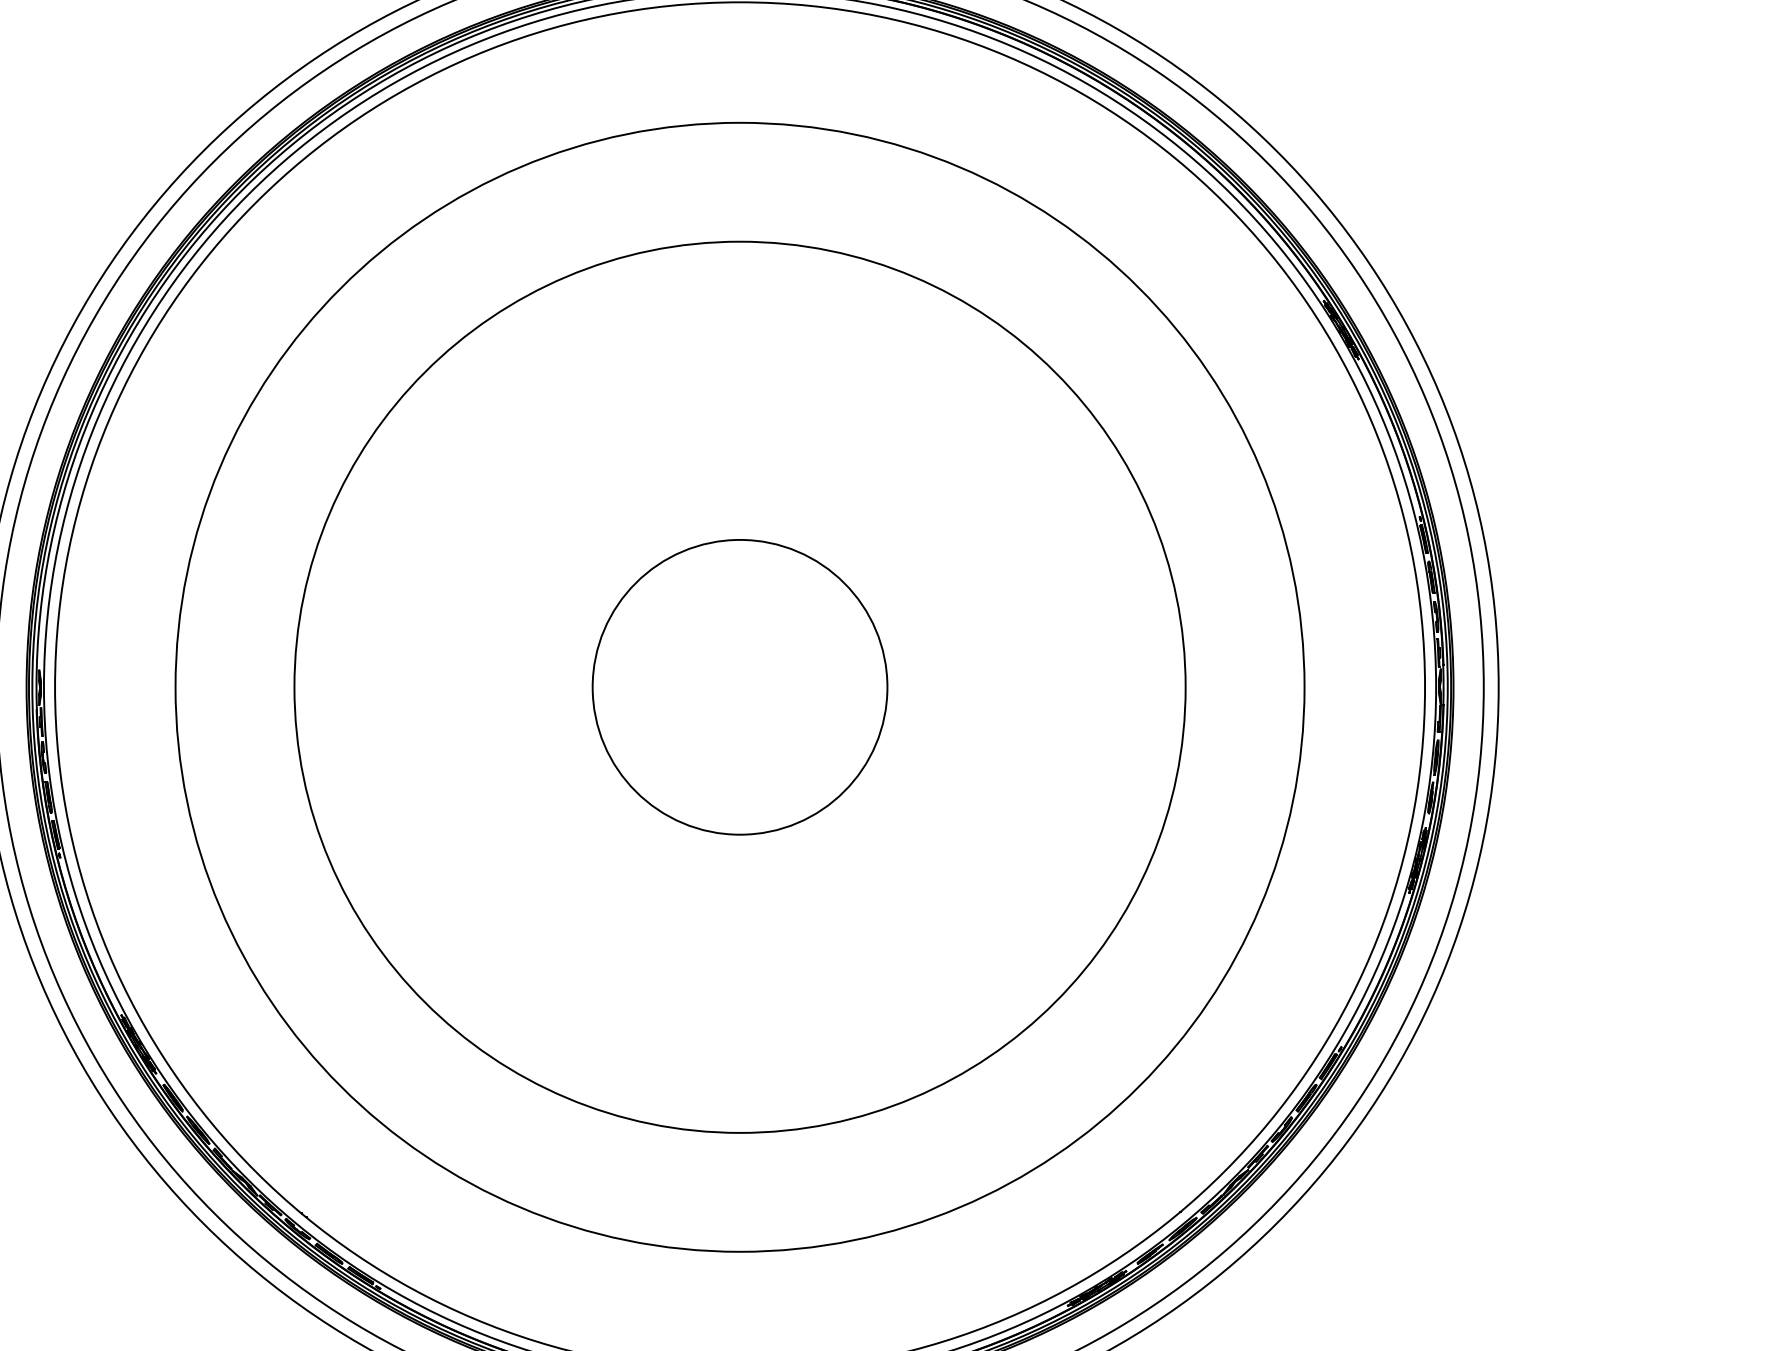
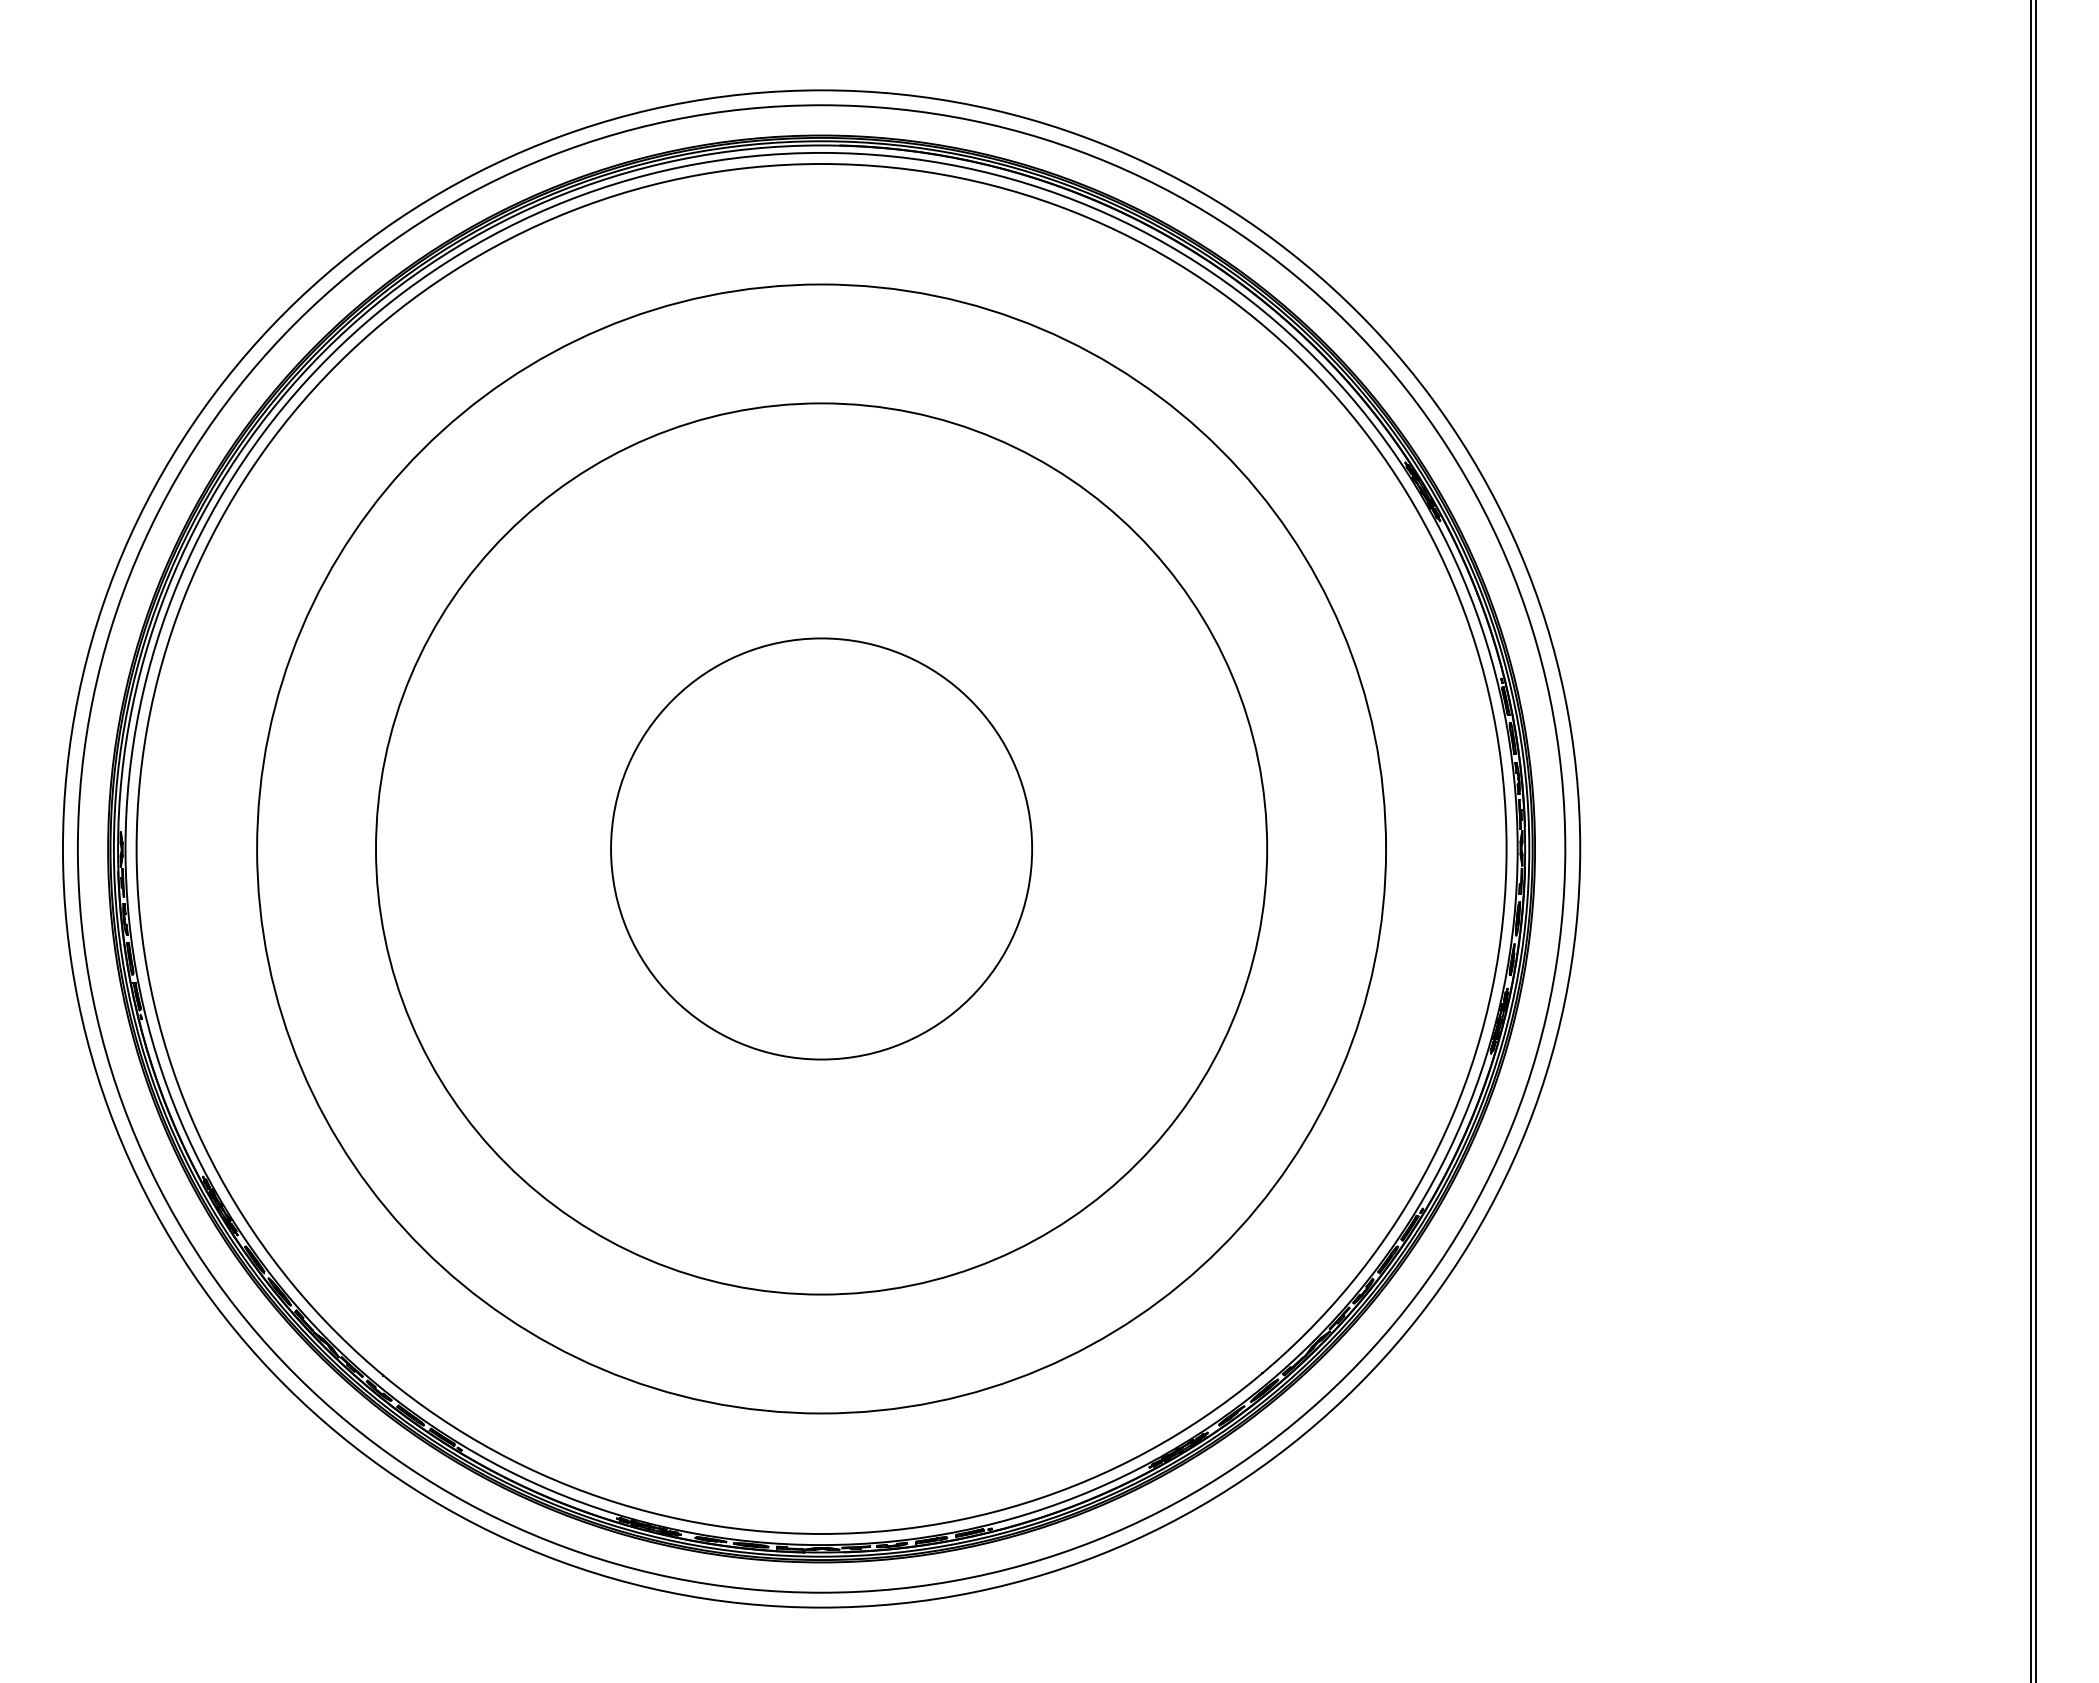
circle: (739, 686) -> (821, 848), size x1.43

